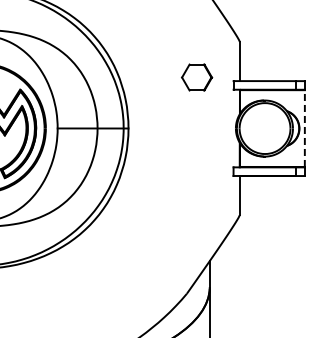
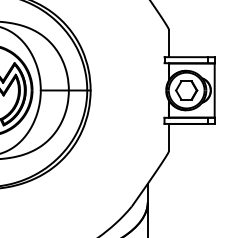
part: (197, 77) -> (187, 90), moved
line: (304, 128) -> (214, 90), dashed -> solid

